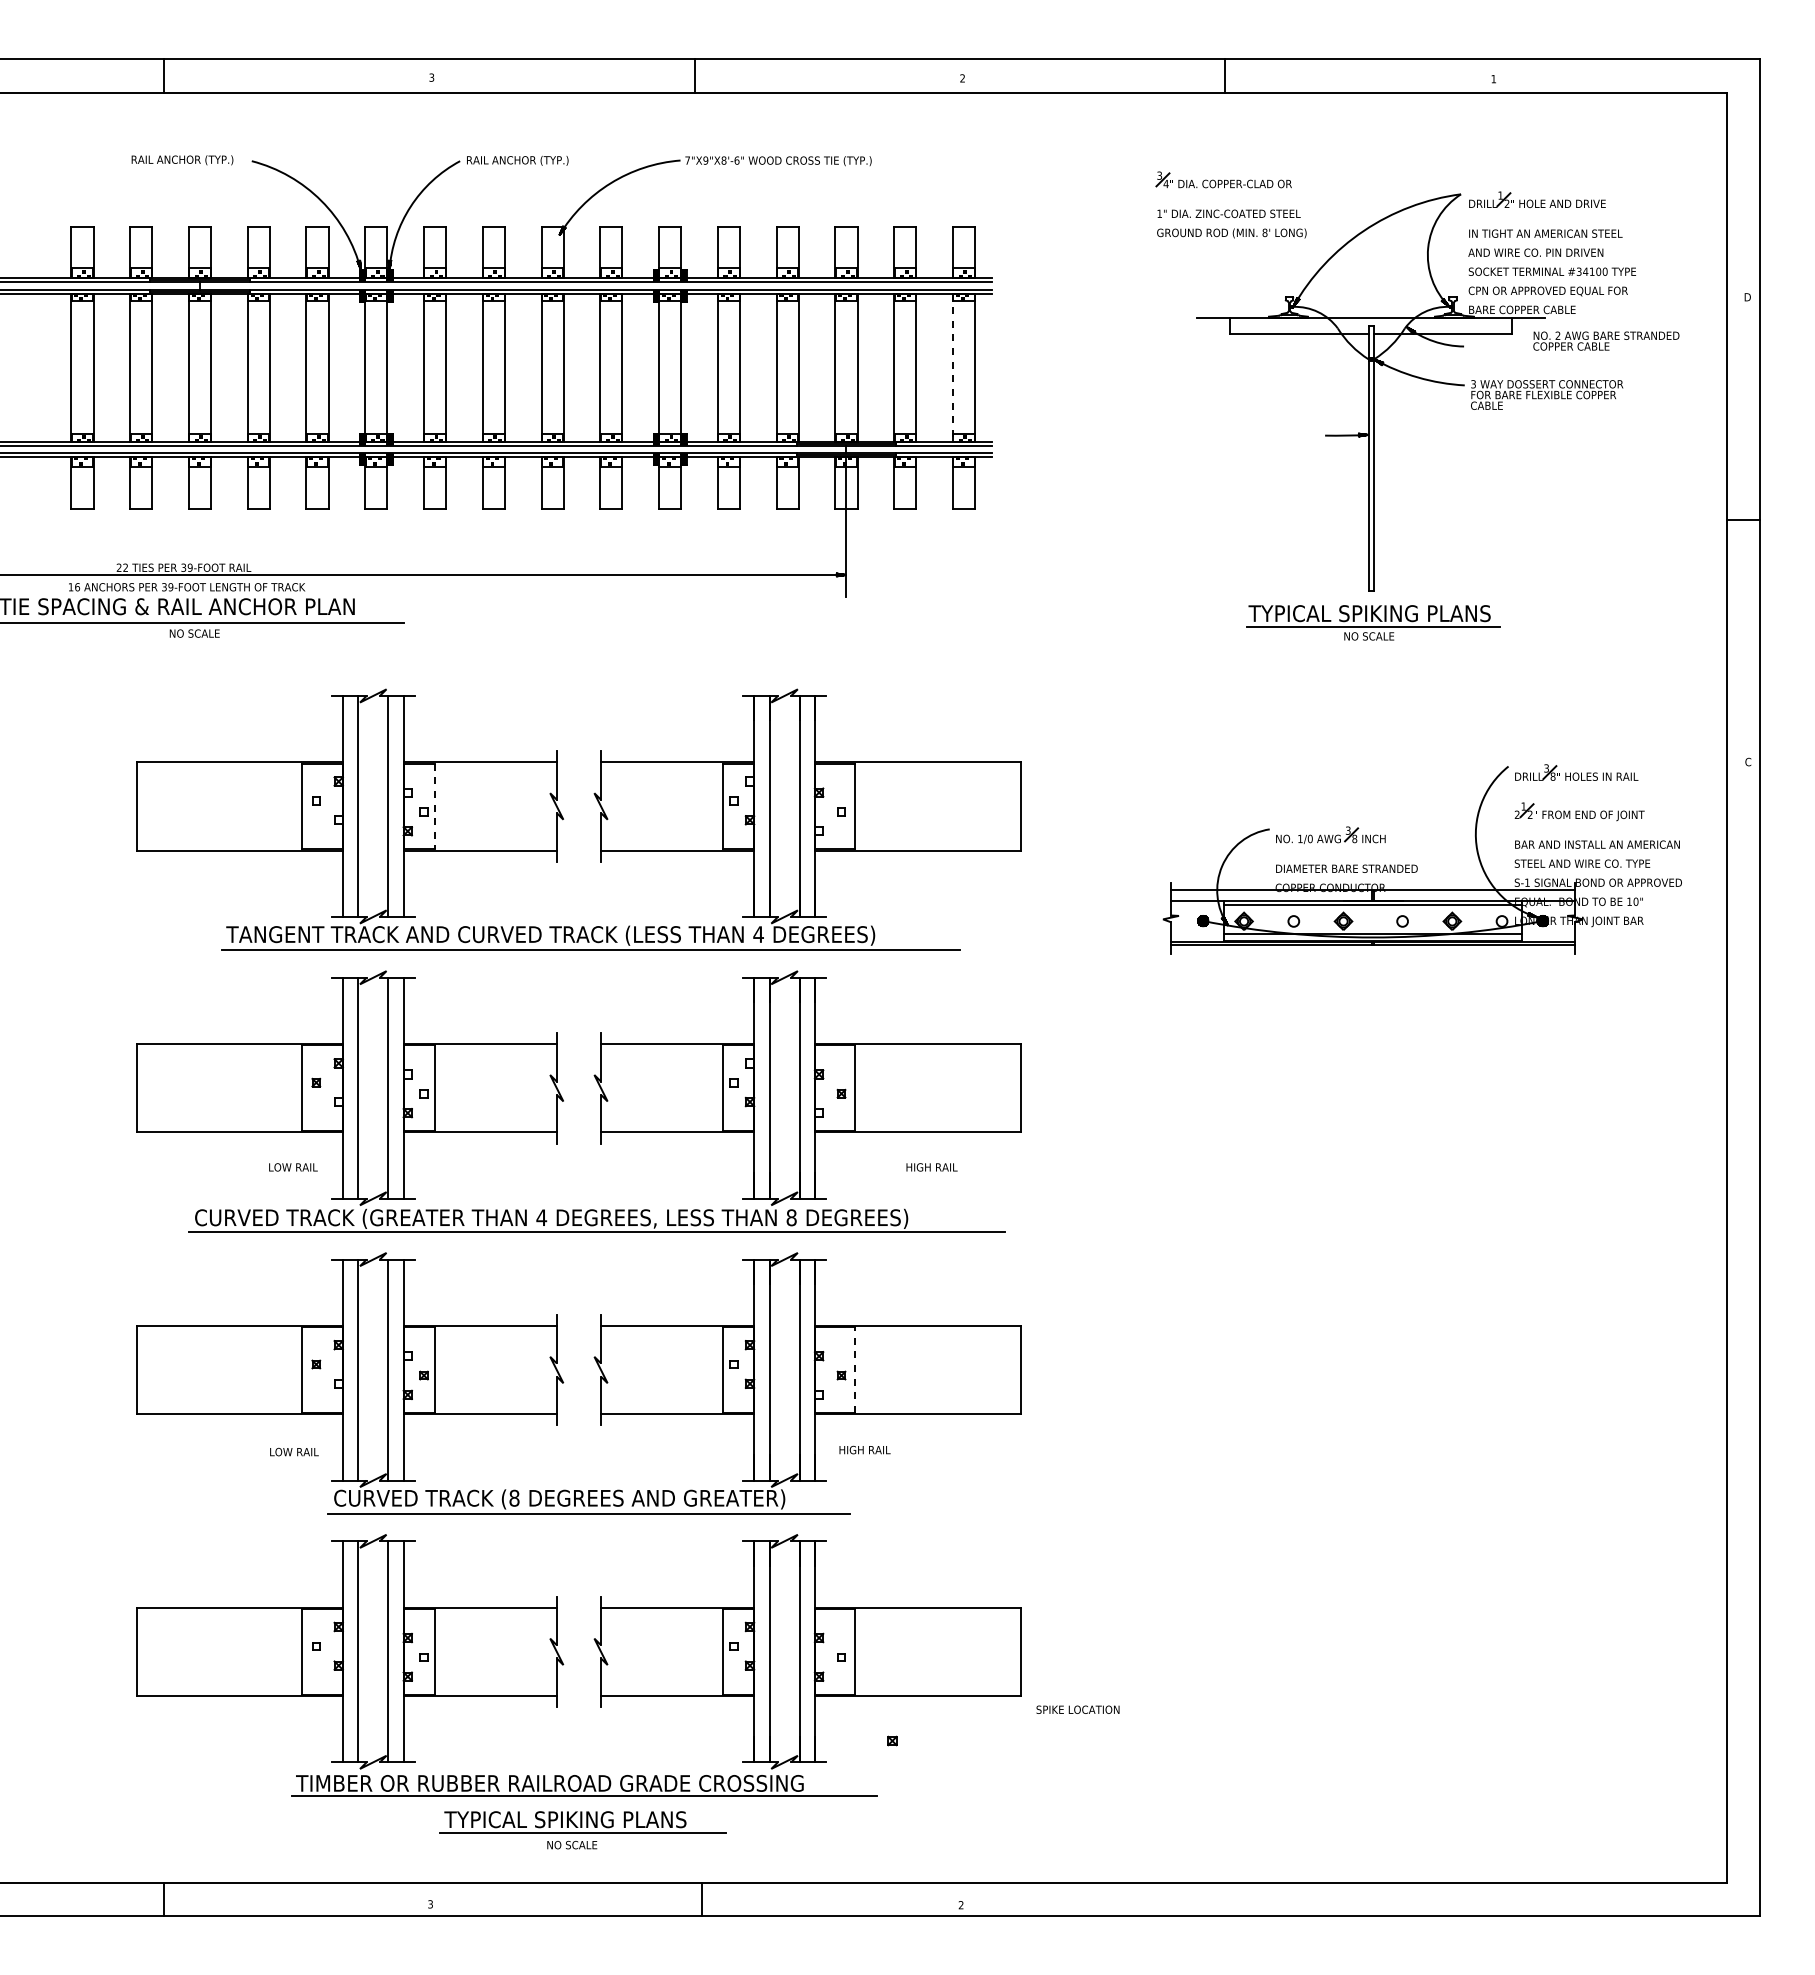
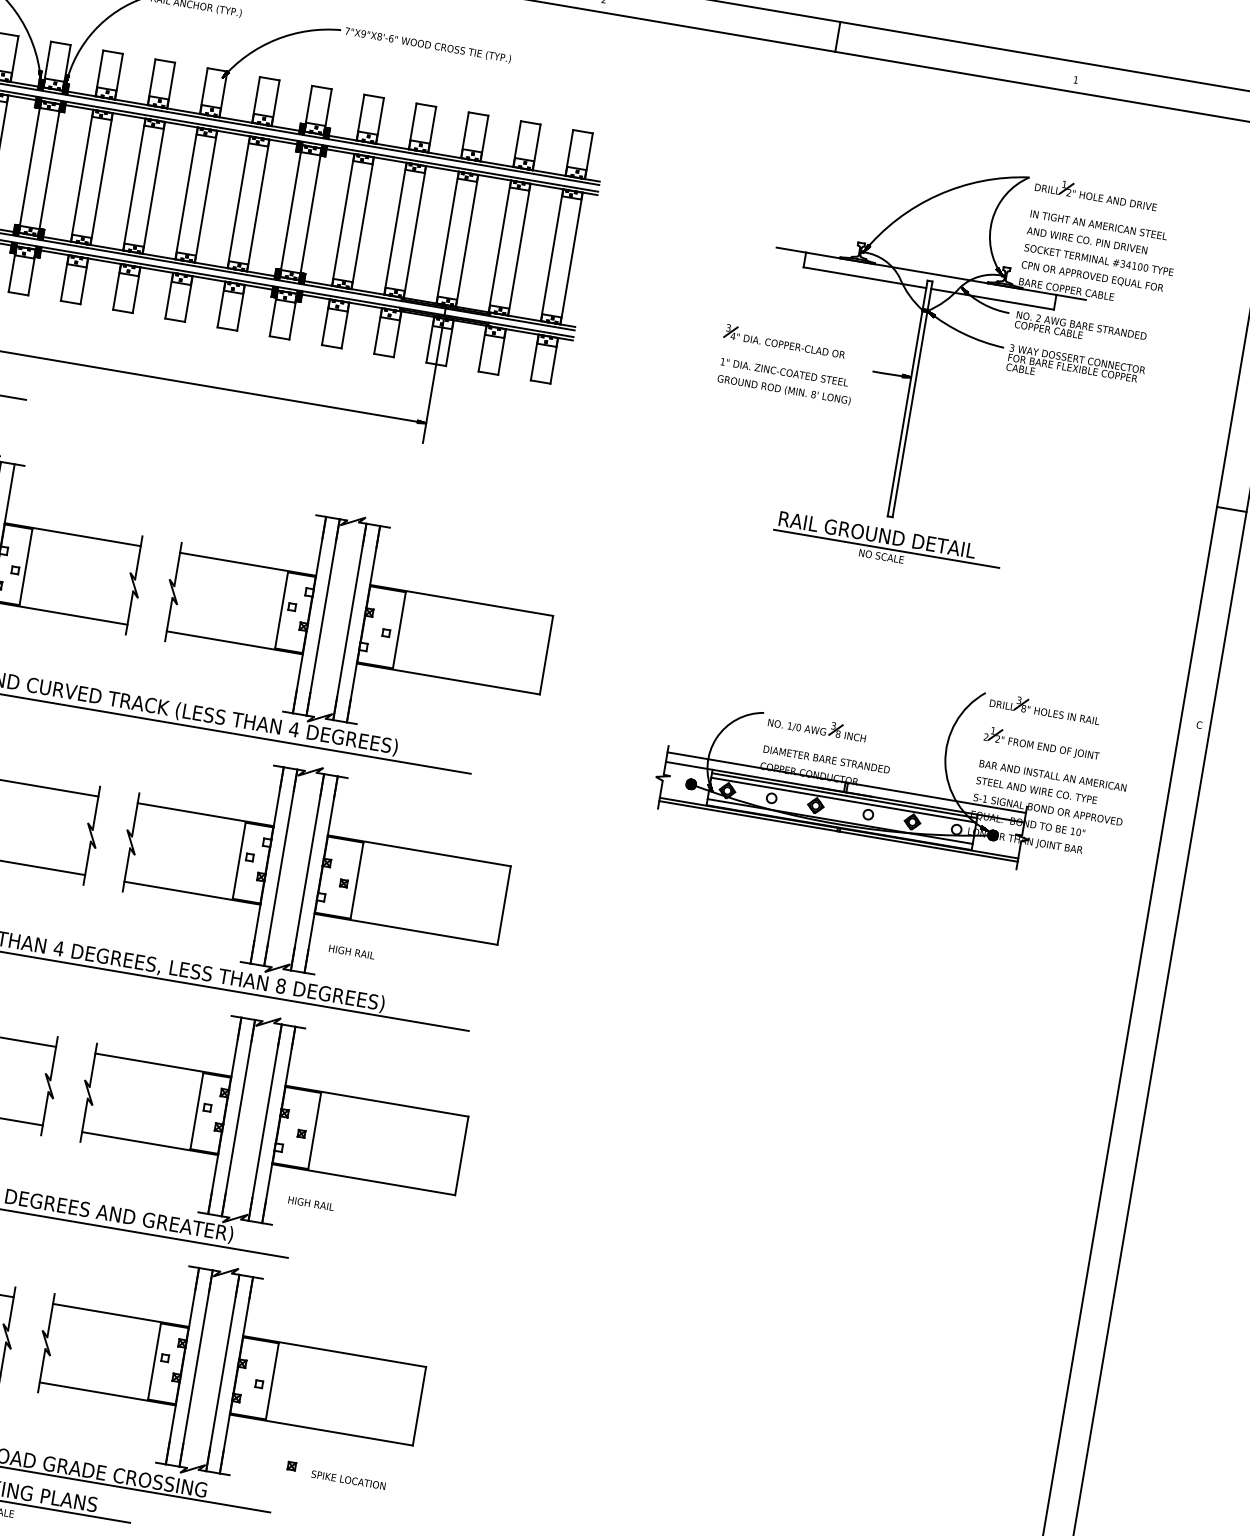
part: (1230, 204) -> (787, 364), moved
text: (1606, 340) -> (1080, 329), moved
line: (952, 368) -> (551, 255), dashed -> solid
text: (1369, 613) -> (885, 536), TYPICAL SPIKING PLANS -> RAIL GROUND DETAIL
line: (435, 806) -> (26, 567), dashed -> solid
line: (1372, 910) -> (843, 800), added
text: (931, 1167) -> (351, 952), moved
line: (855, 1370) -> (314, 1131), dashed -> solid
text: (1077, 1709) -> (348, 1479), moved

